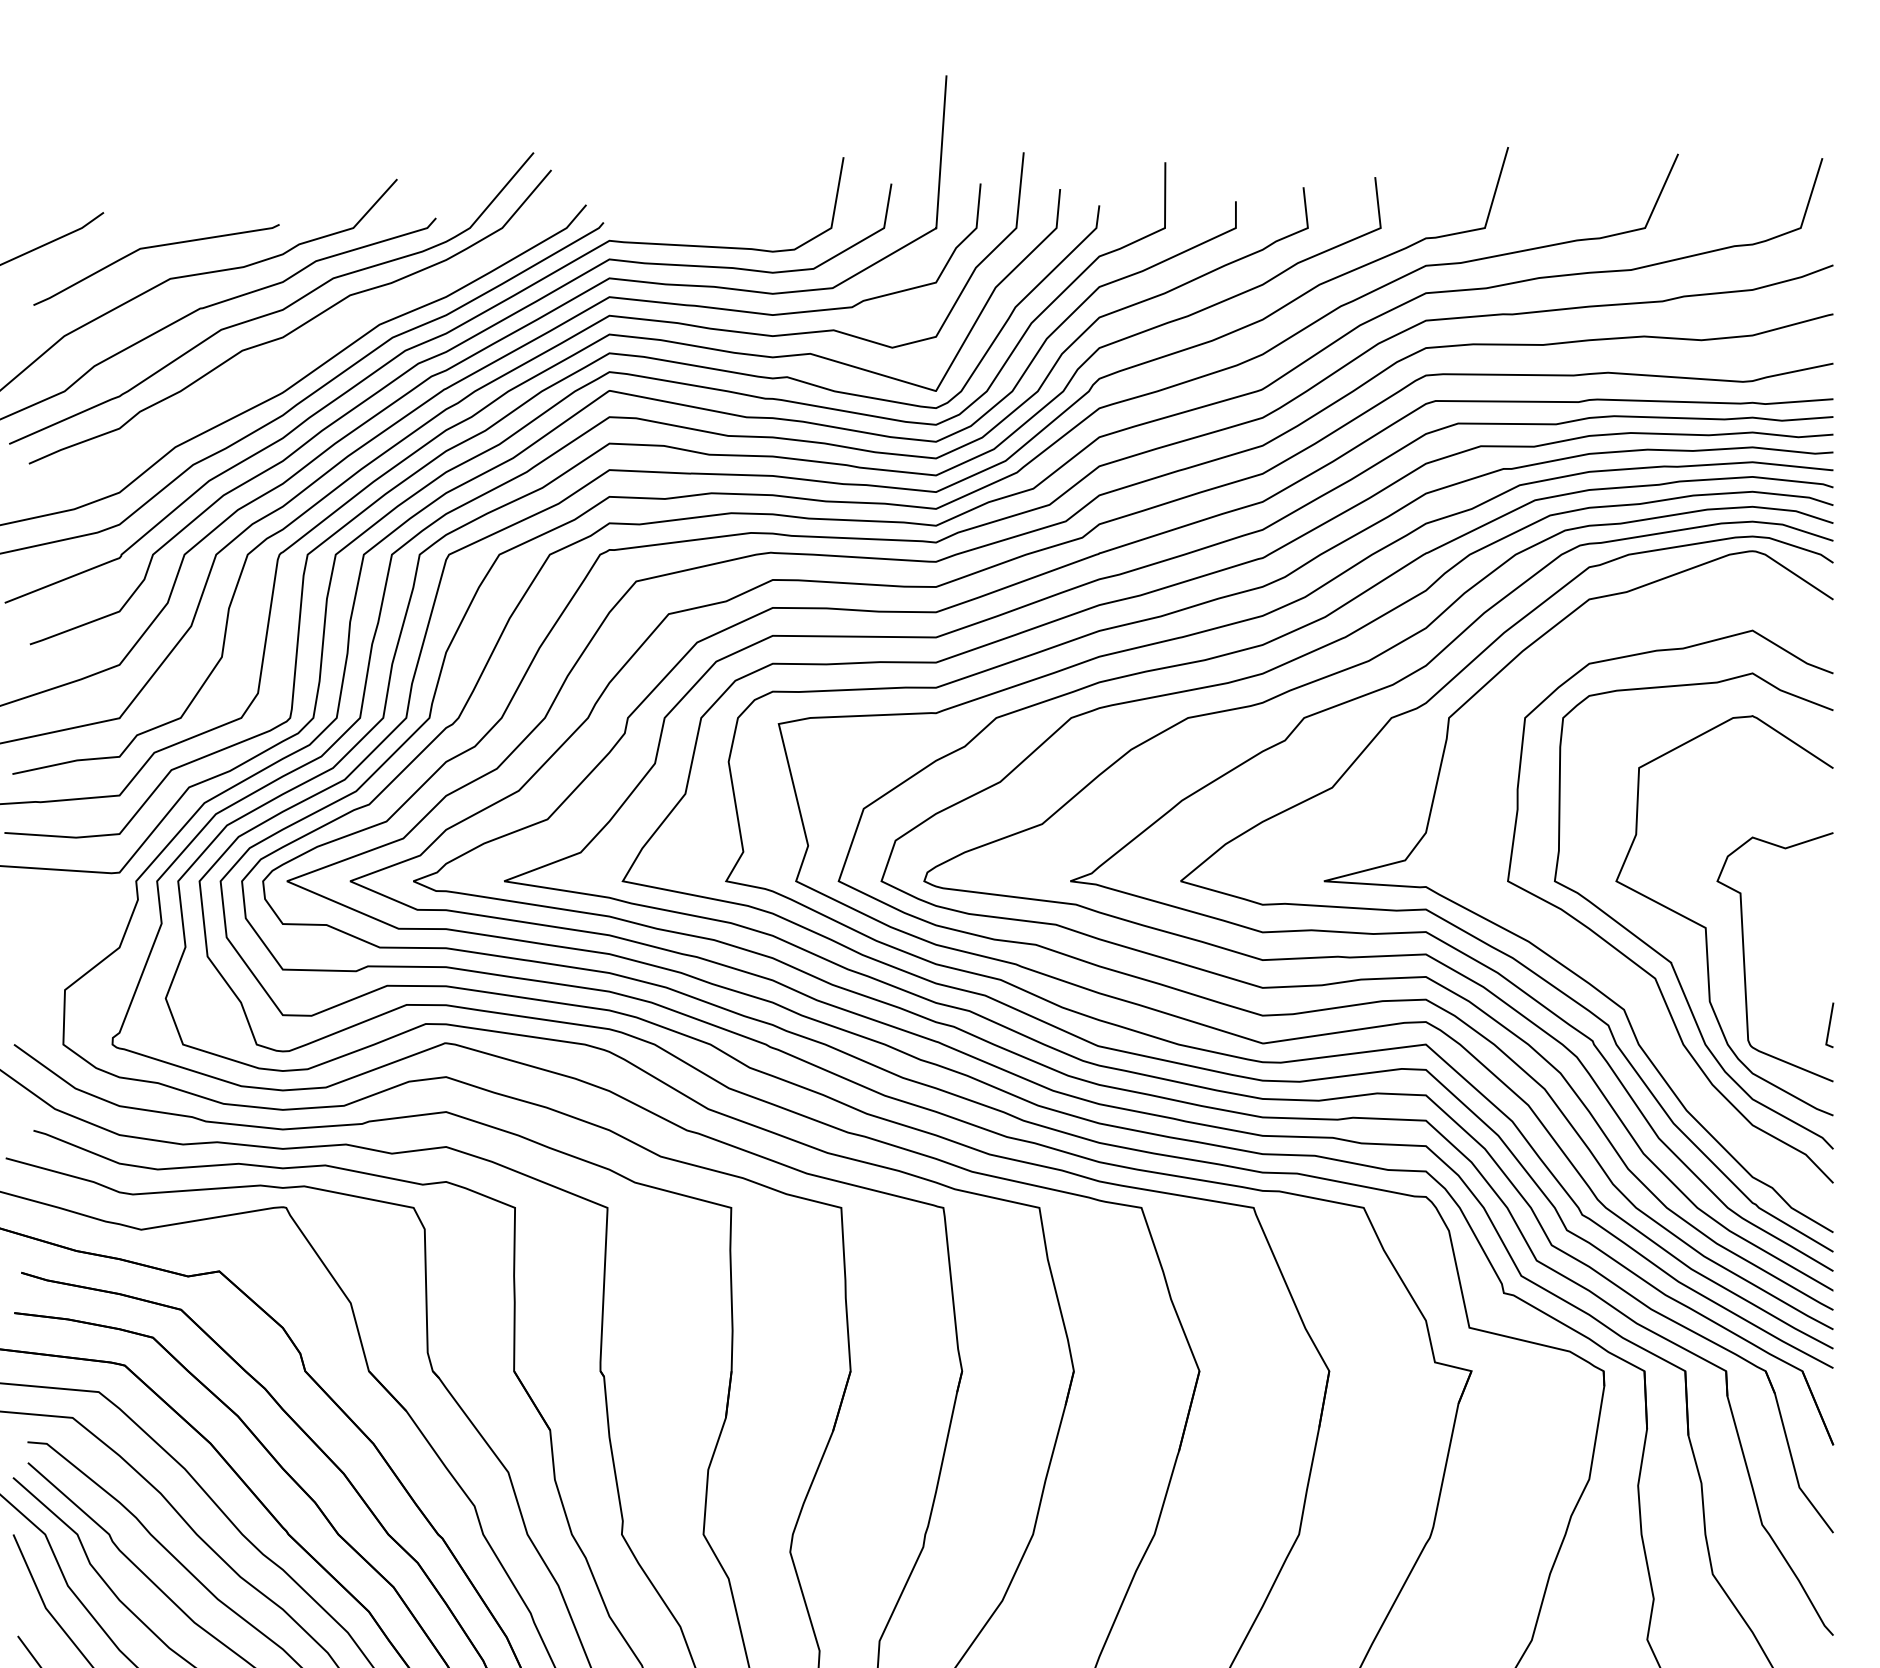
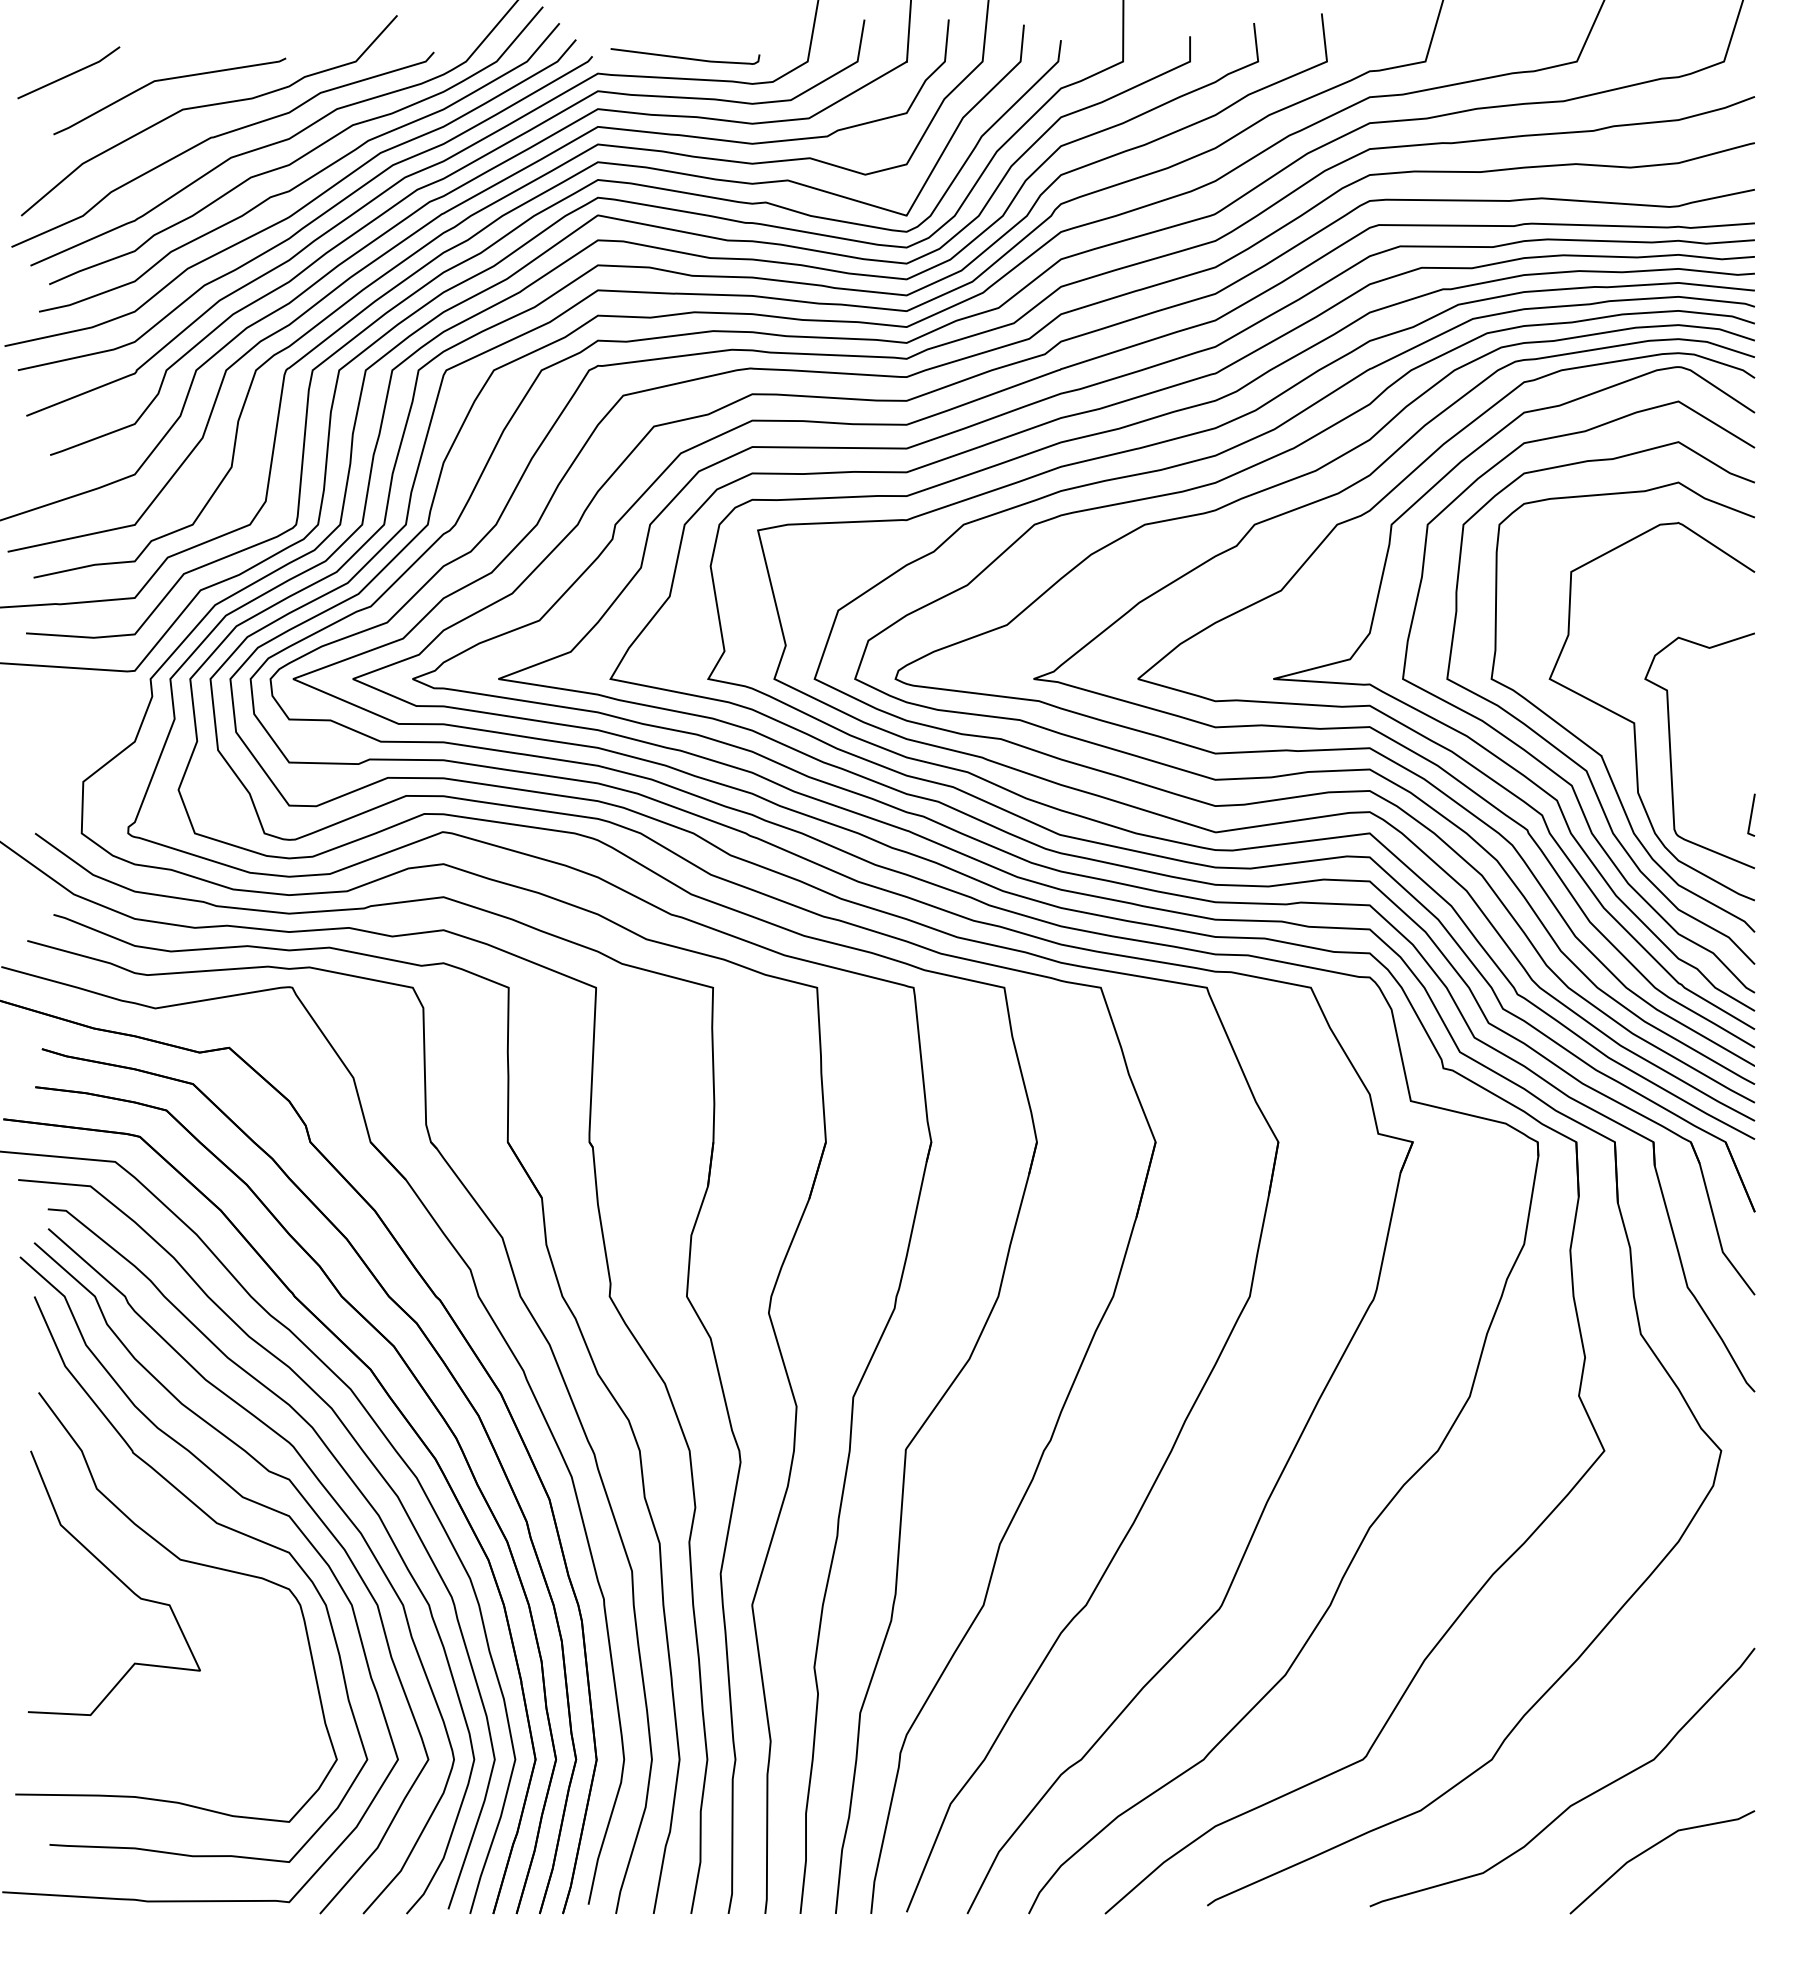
curve: (702, 223) -> (685, 57), added
curve: (300, 352) -> (305, 179), added
curve: (1598, 961) -> (1532, 754), added

